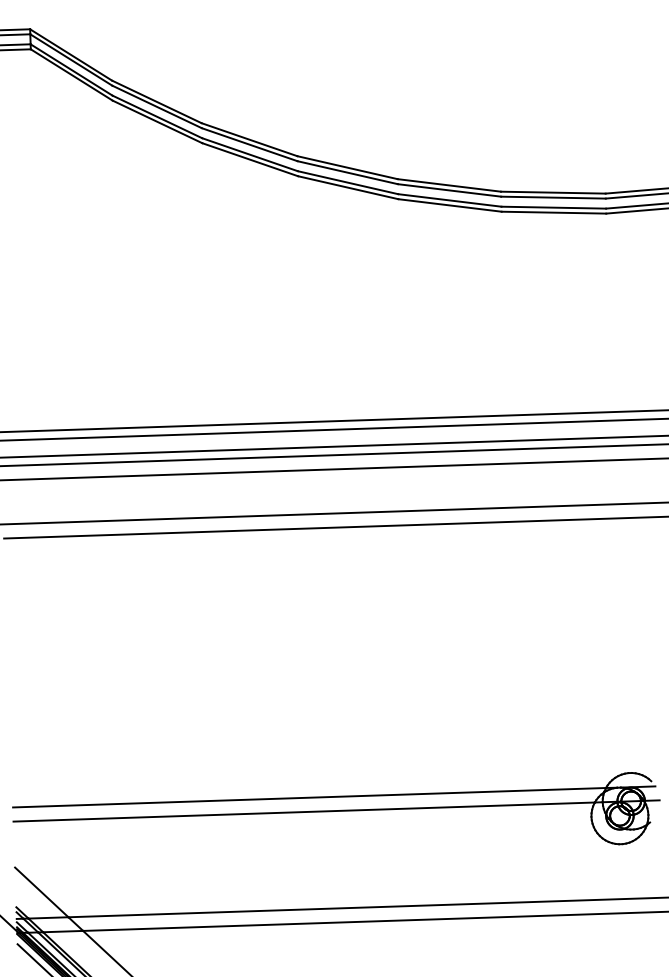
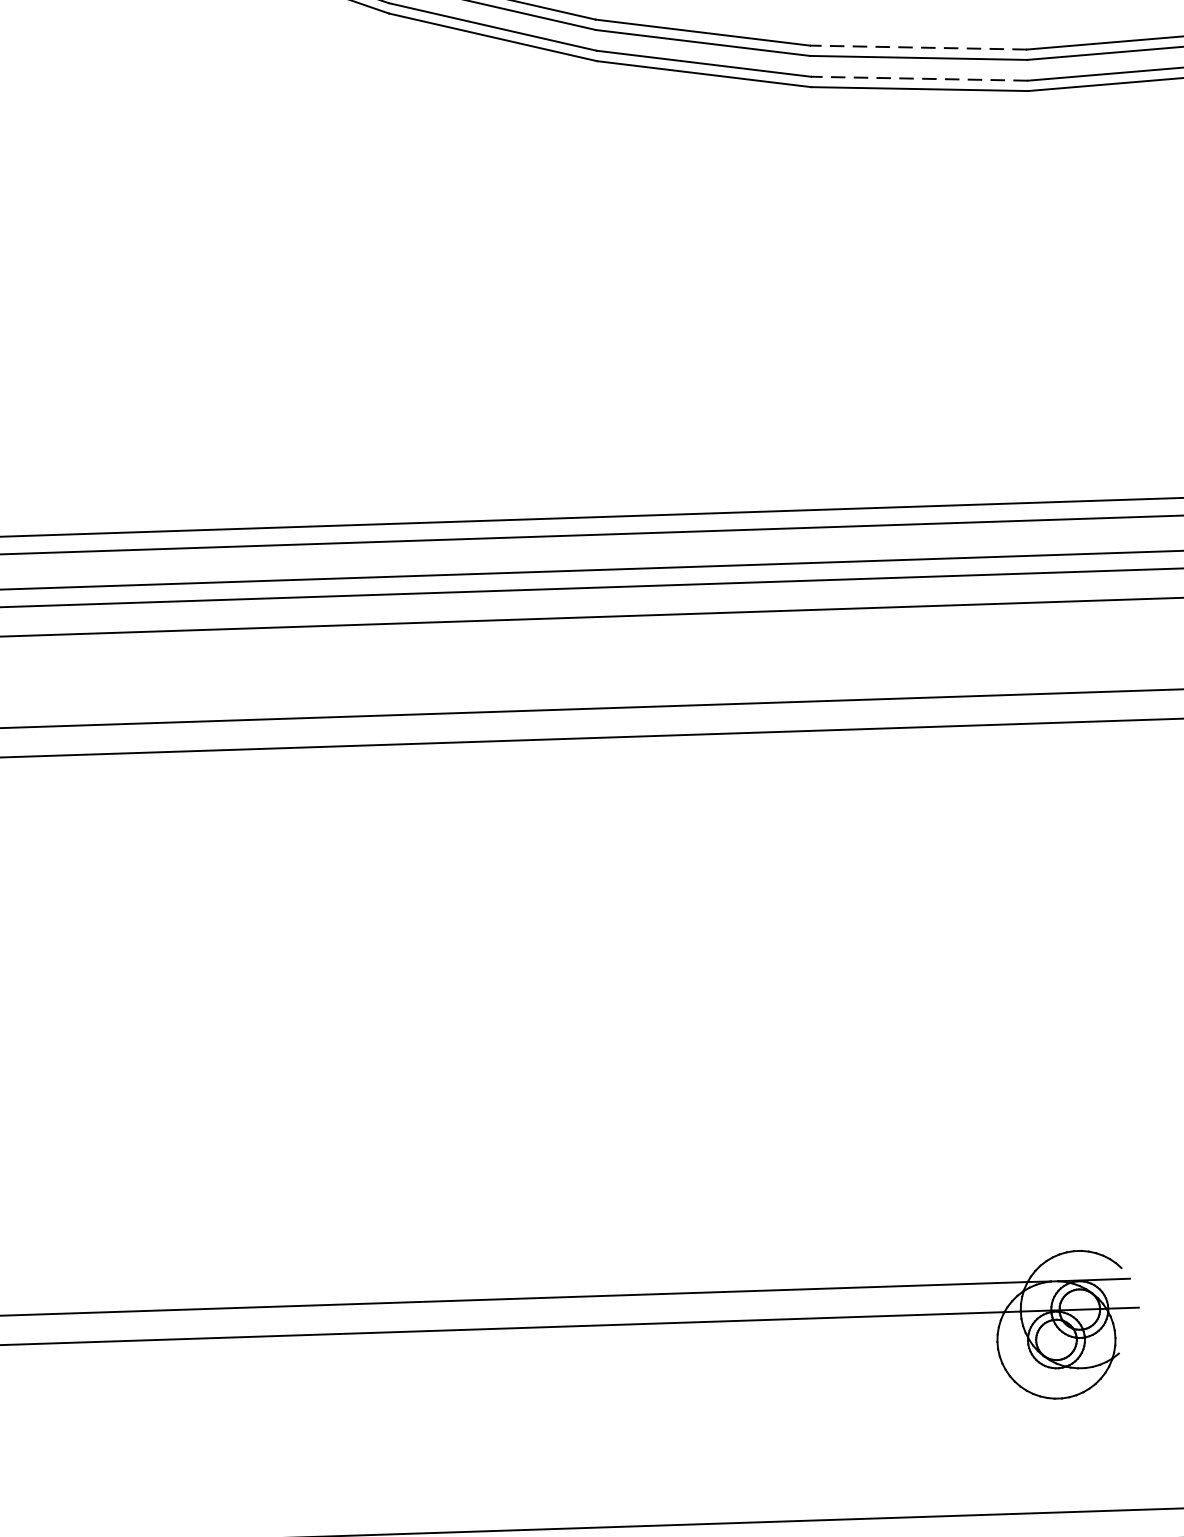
line: (552, 192) -> (916, 47), solid -> dashed
line: (553, 207) -> (918, 78), solid -> dashed

